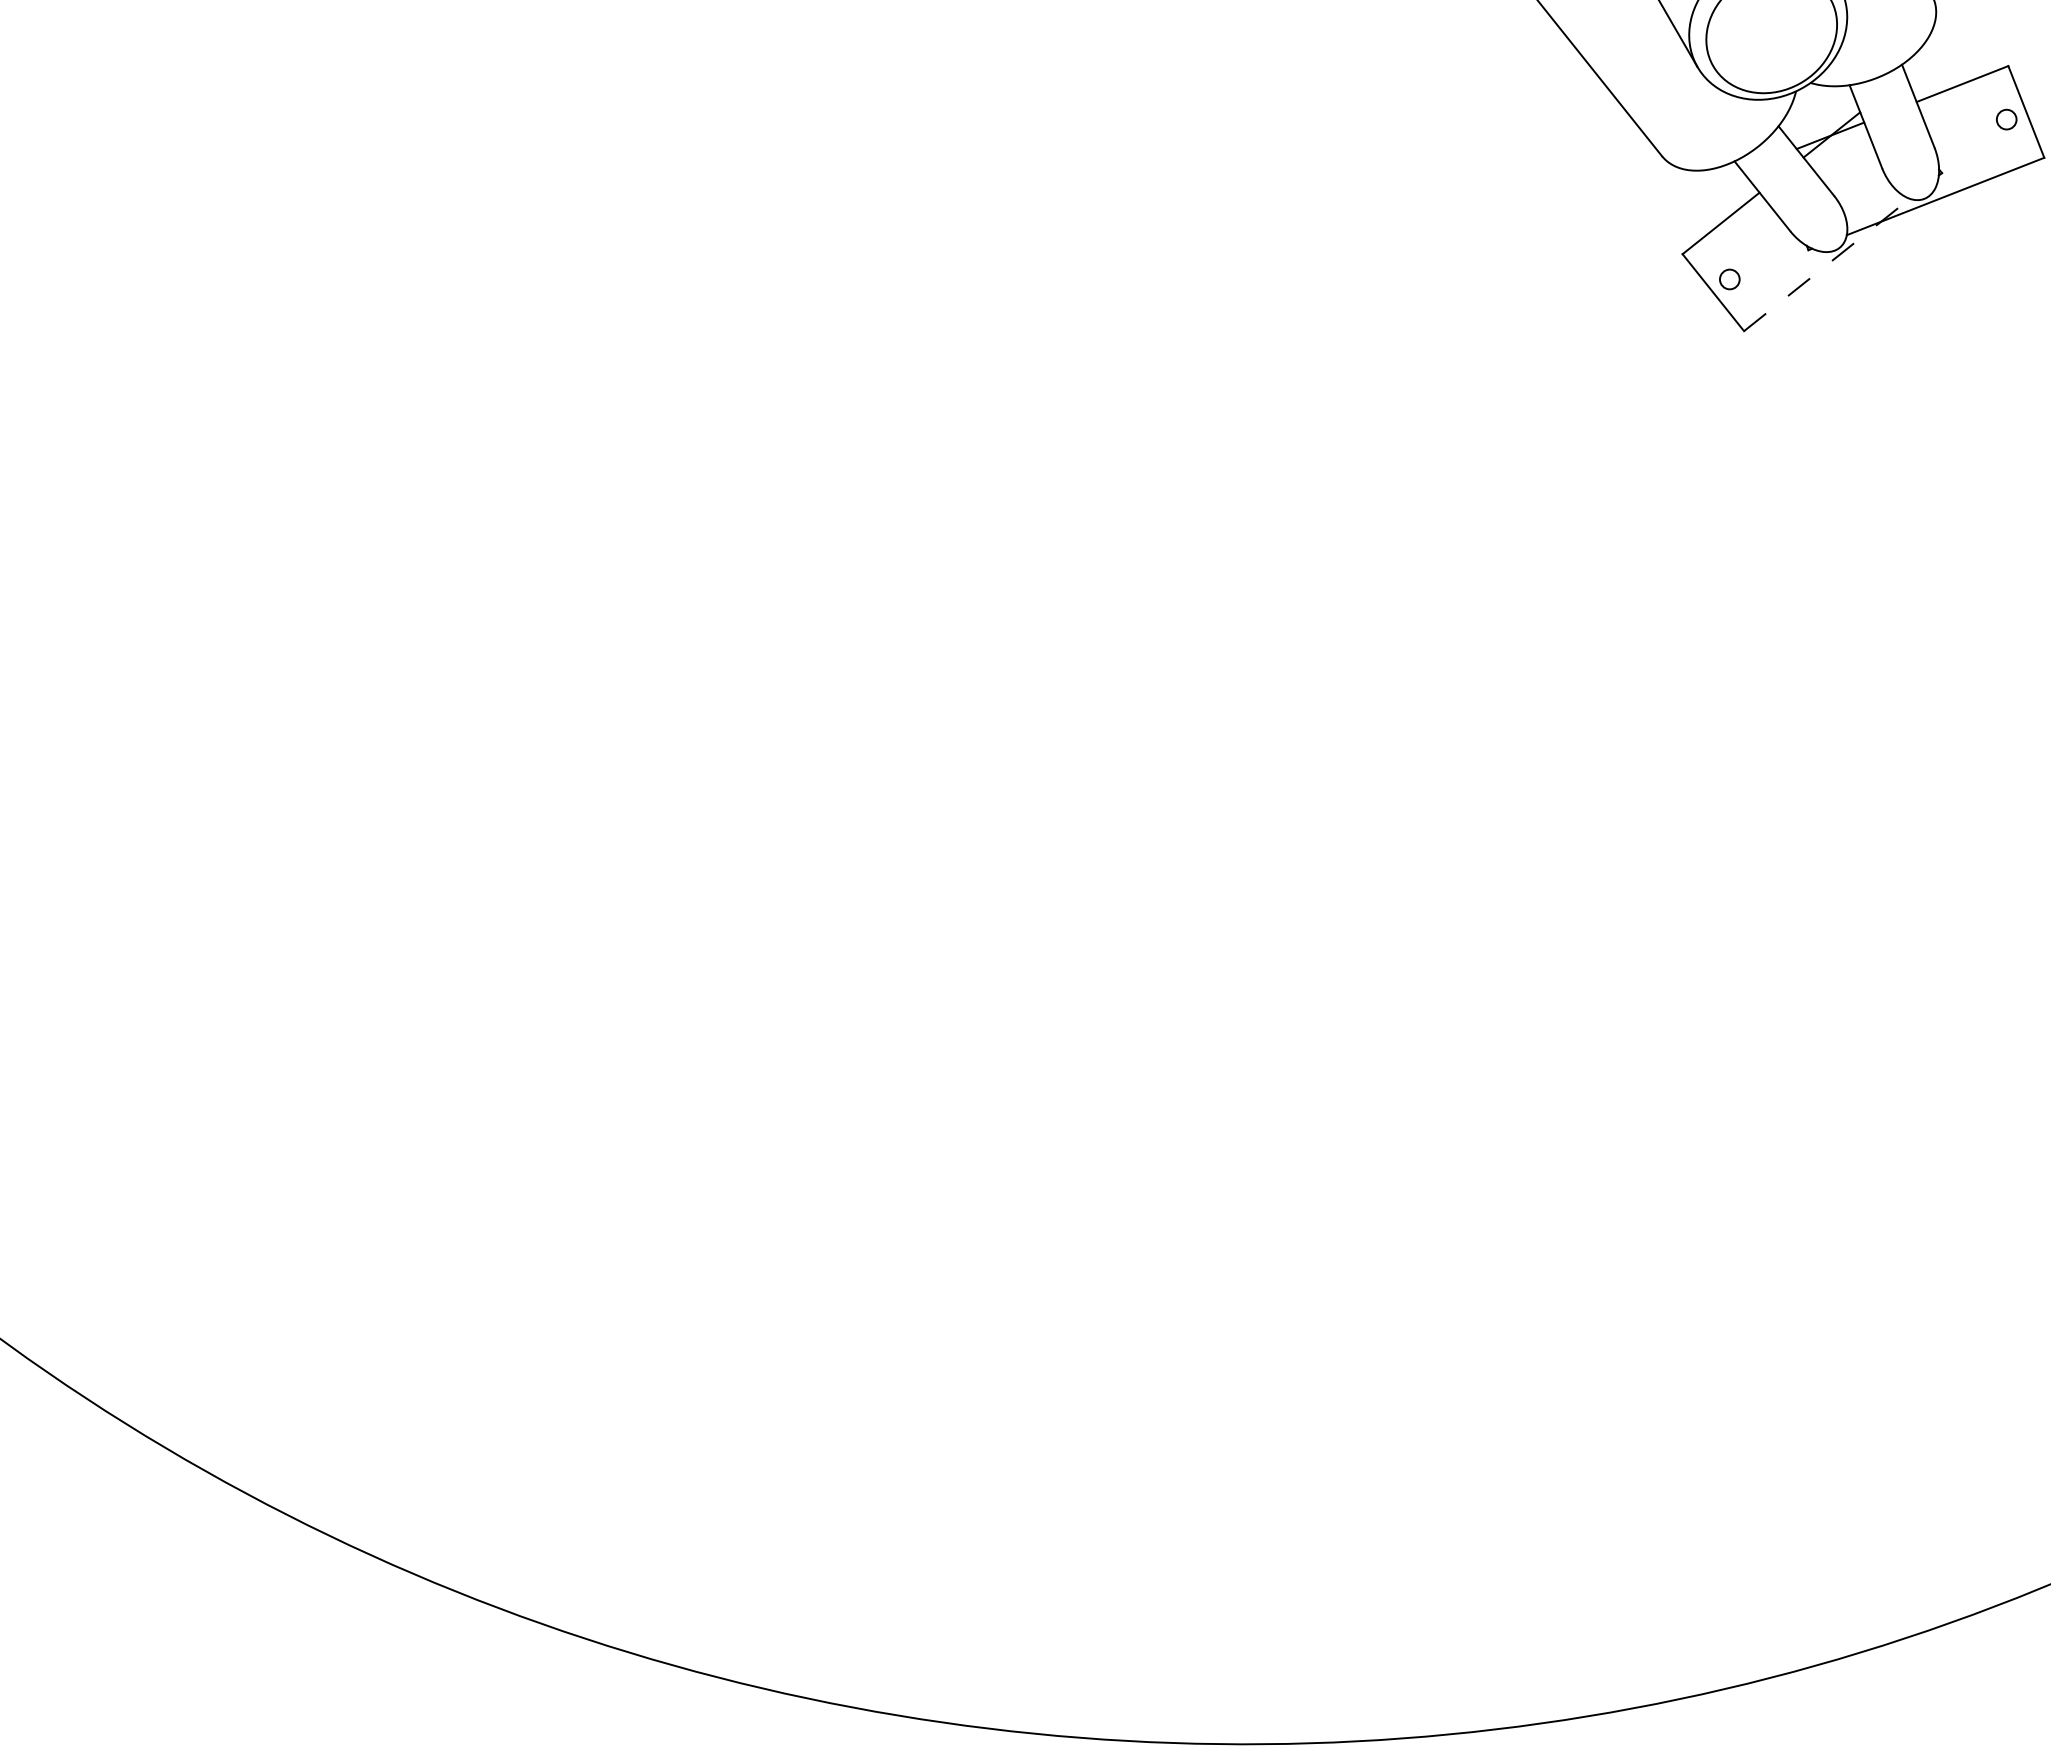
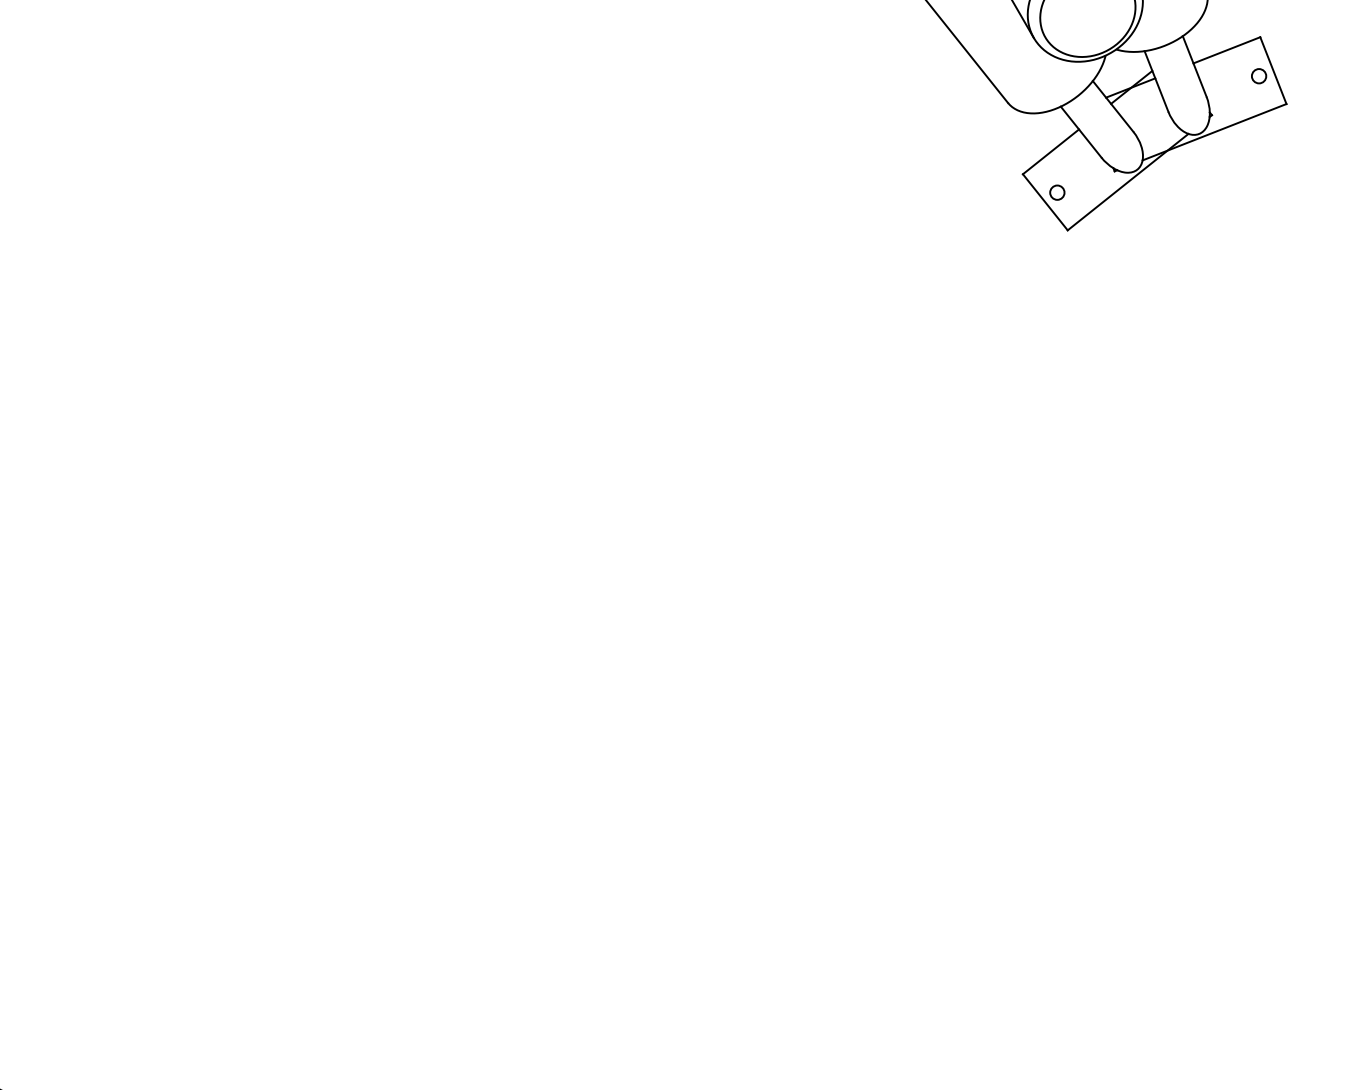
line: (1827, 264) -> (1128, 181), dashed -> solid

